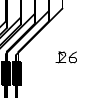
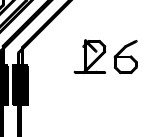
part: (65, 57) -> (104, 57), size x1.67

